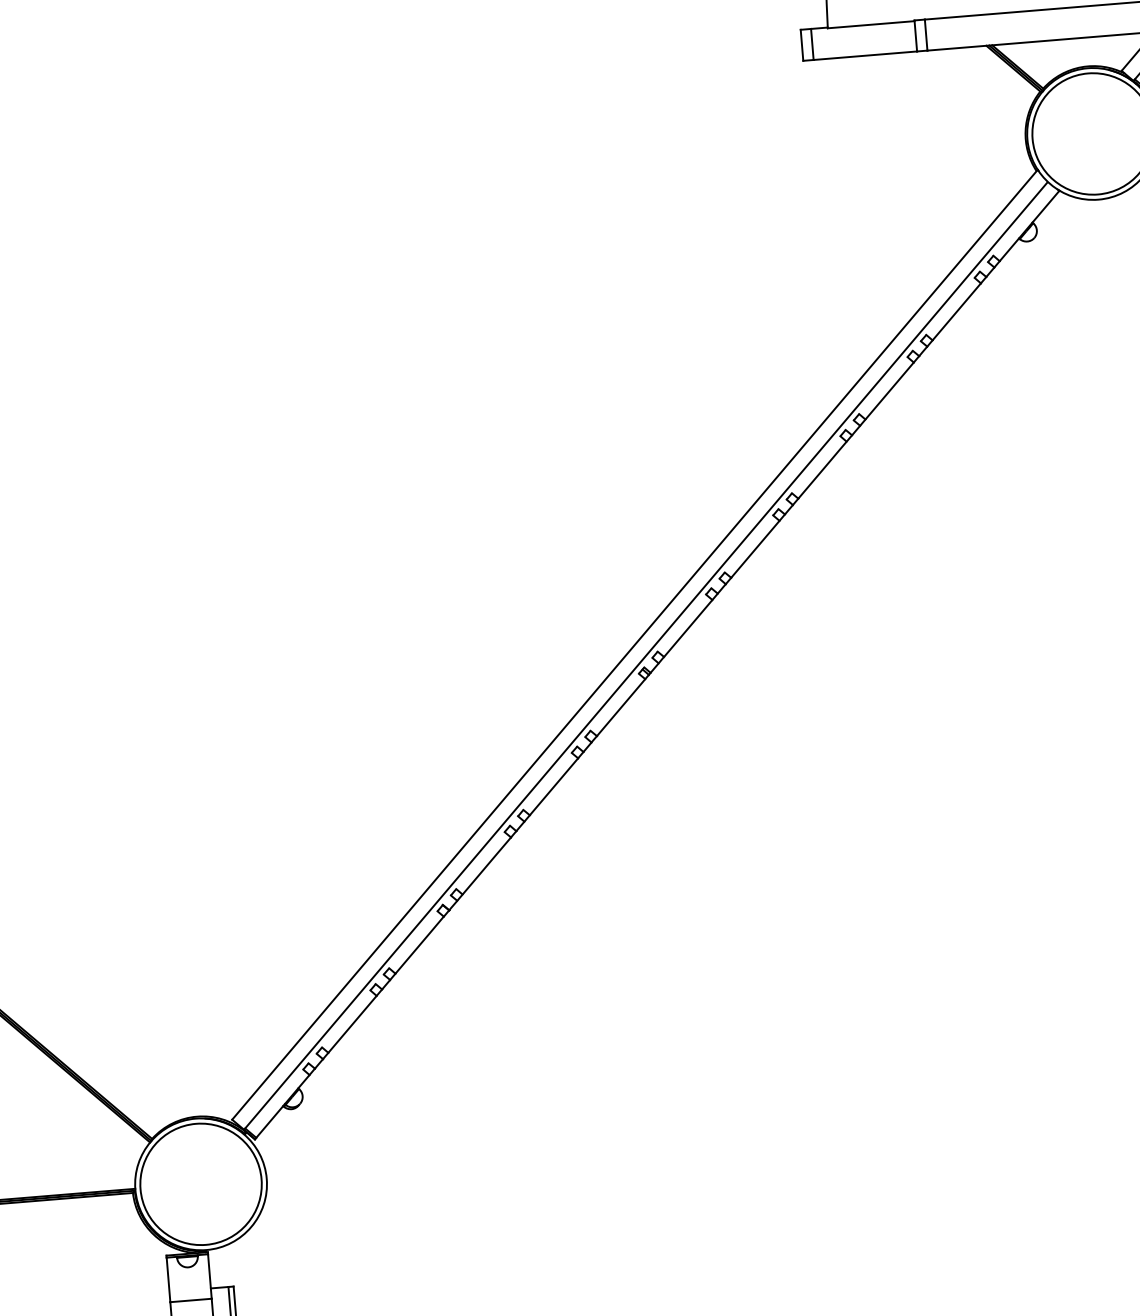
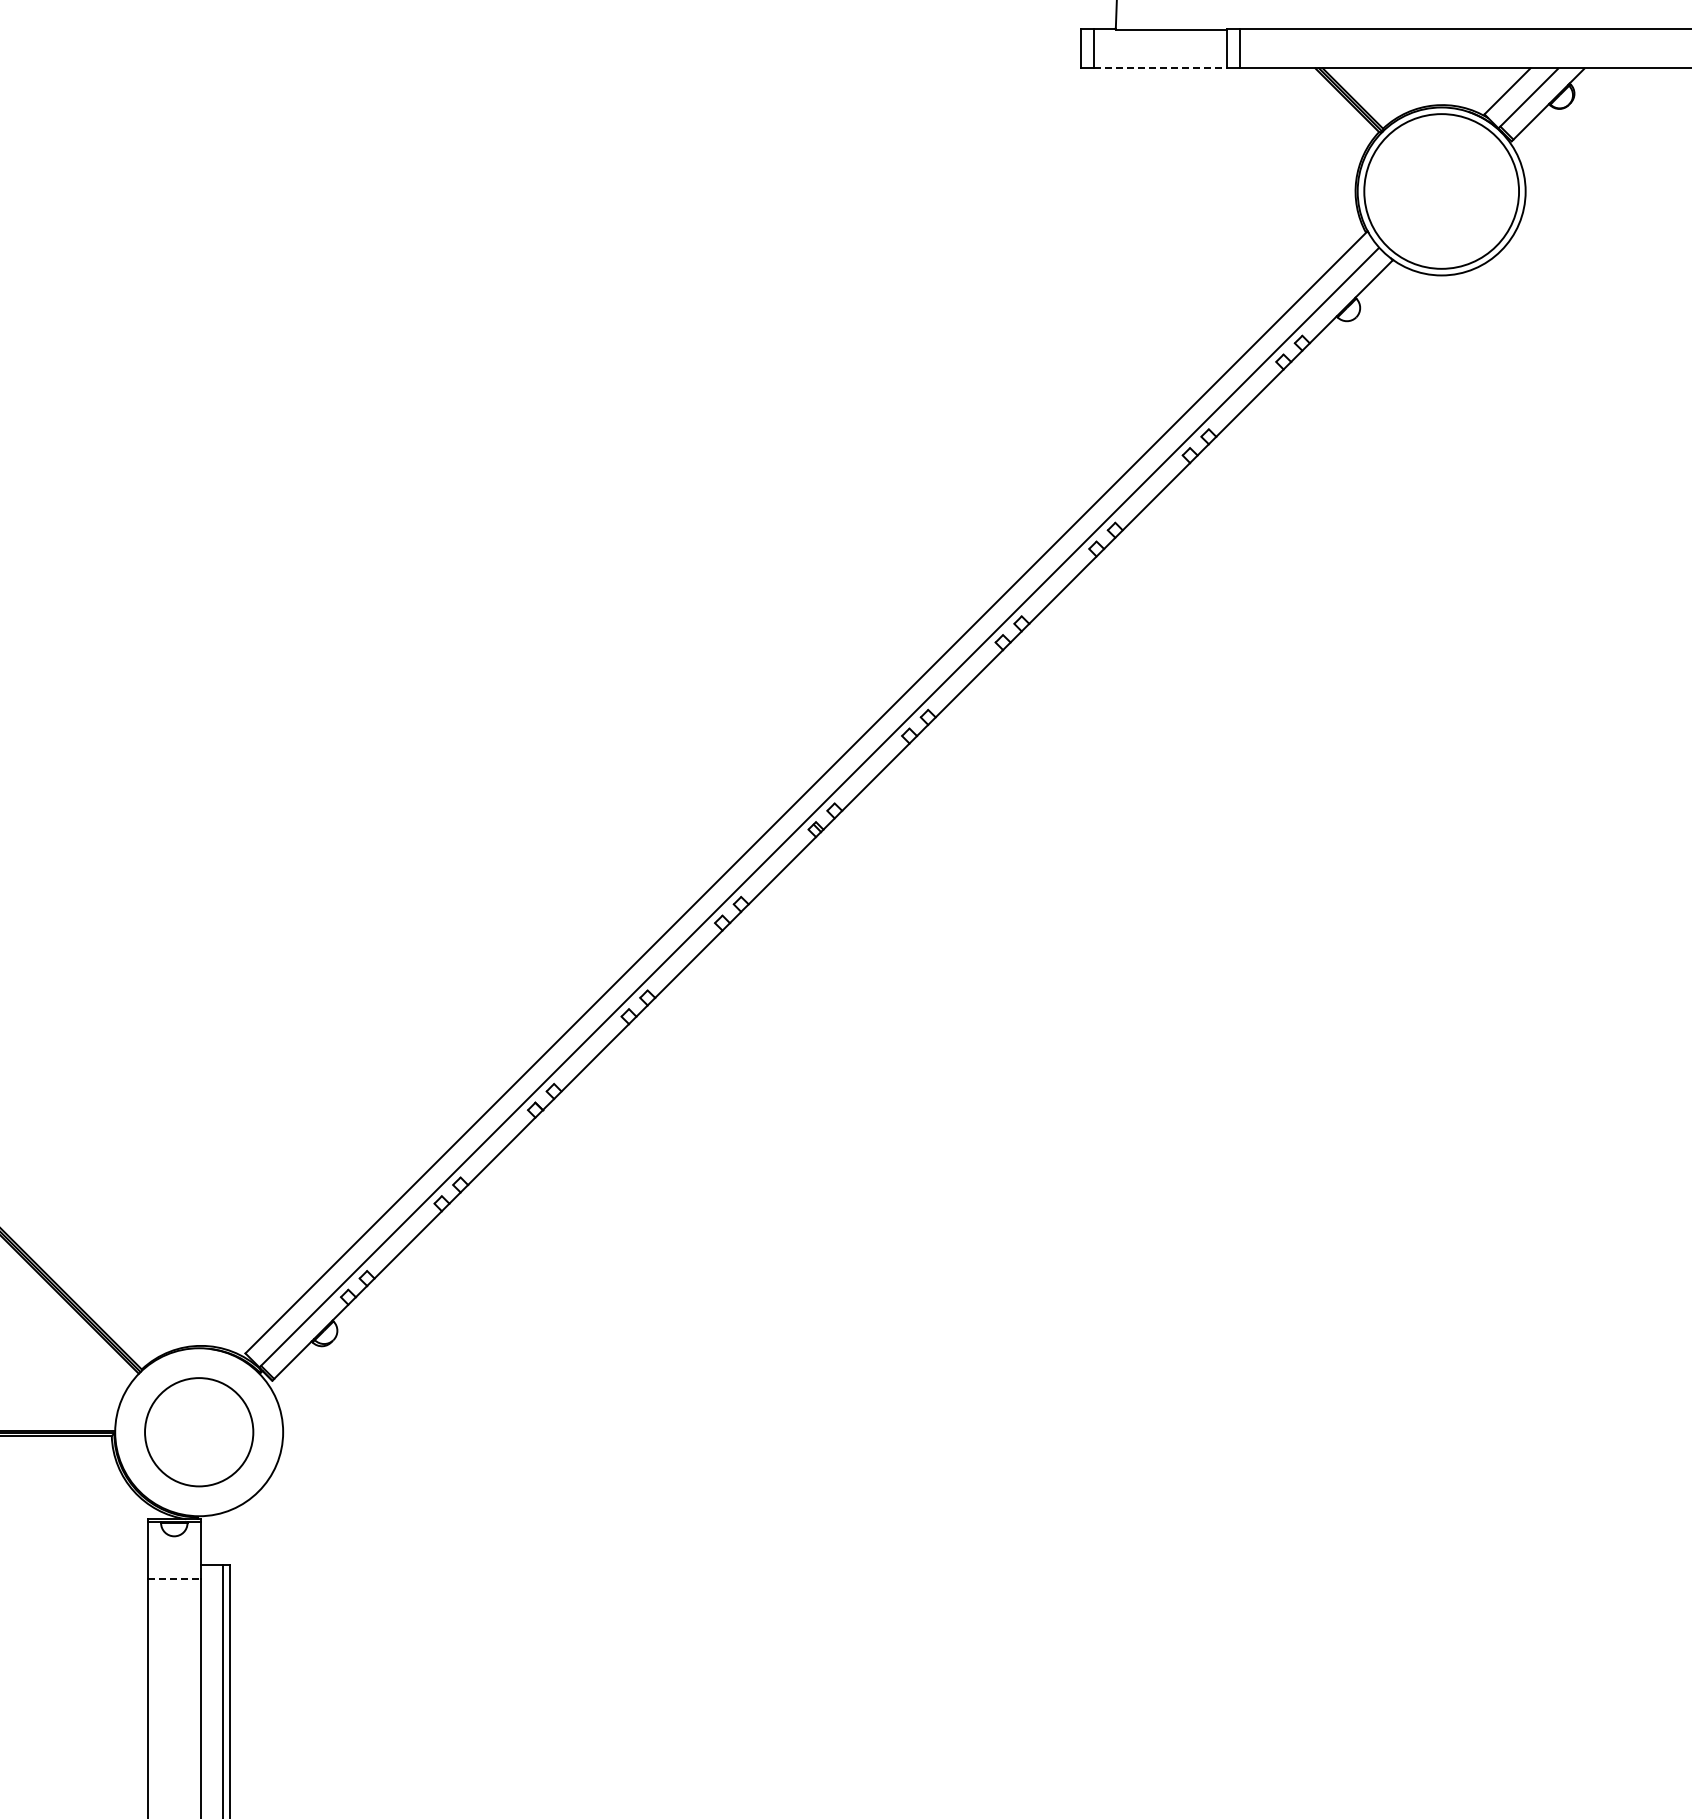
line: (866, 55) -> (1161, 68), solid -> dashed
circle: (200, 1183) -> (198, 1431), size x0.7
line: (191, 1300) -> (174, 1578), solid -> dashed

